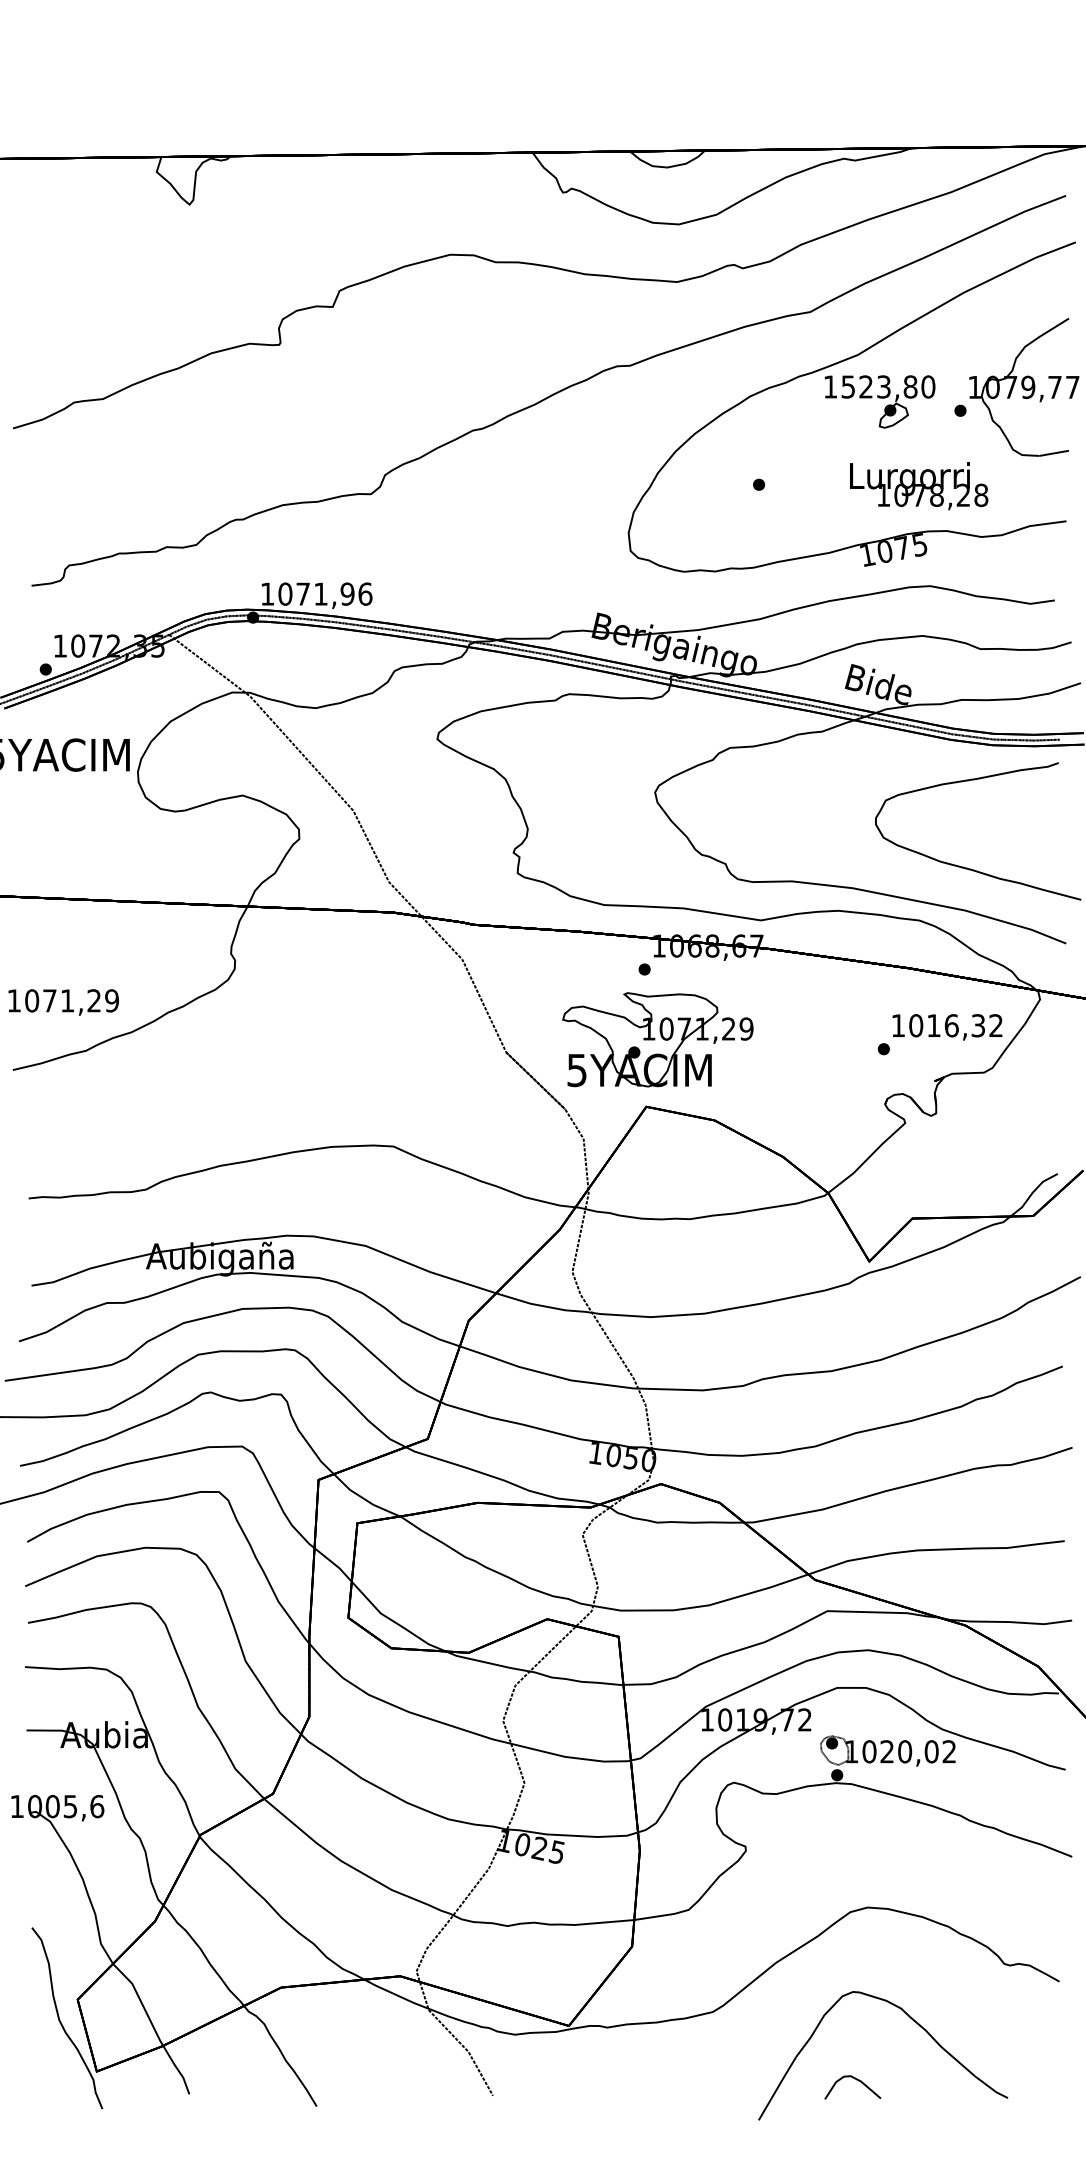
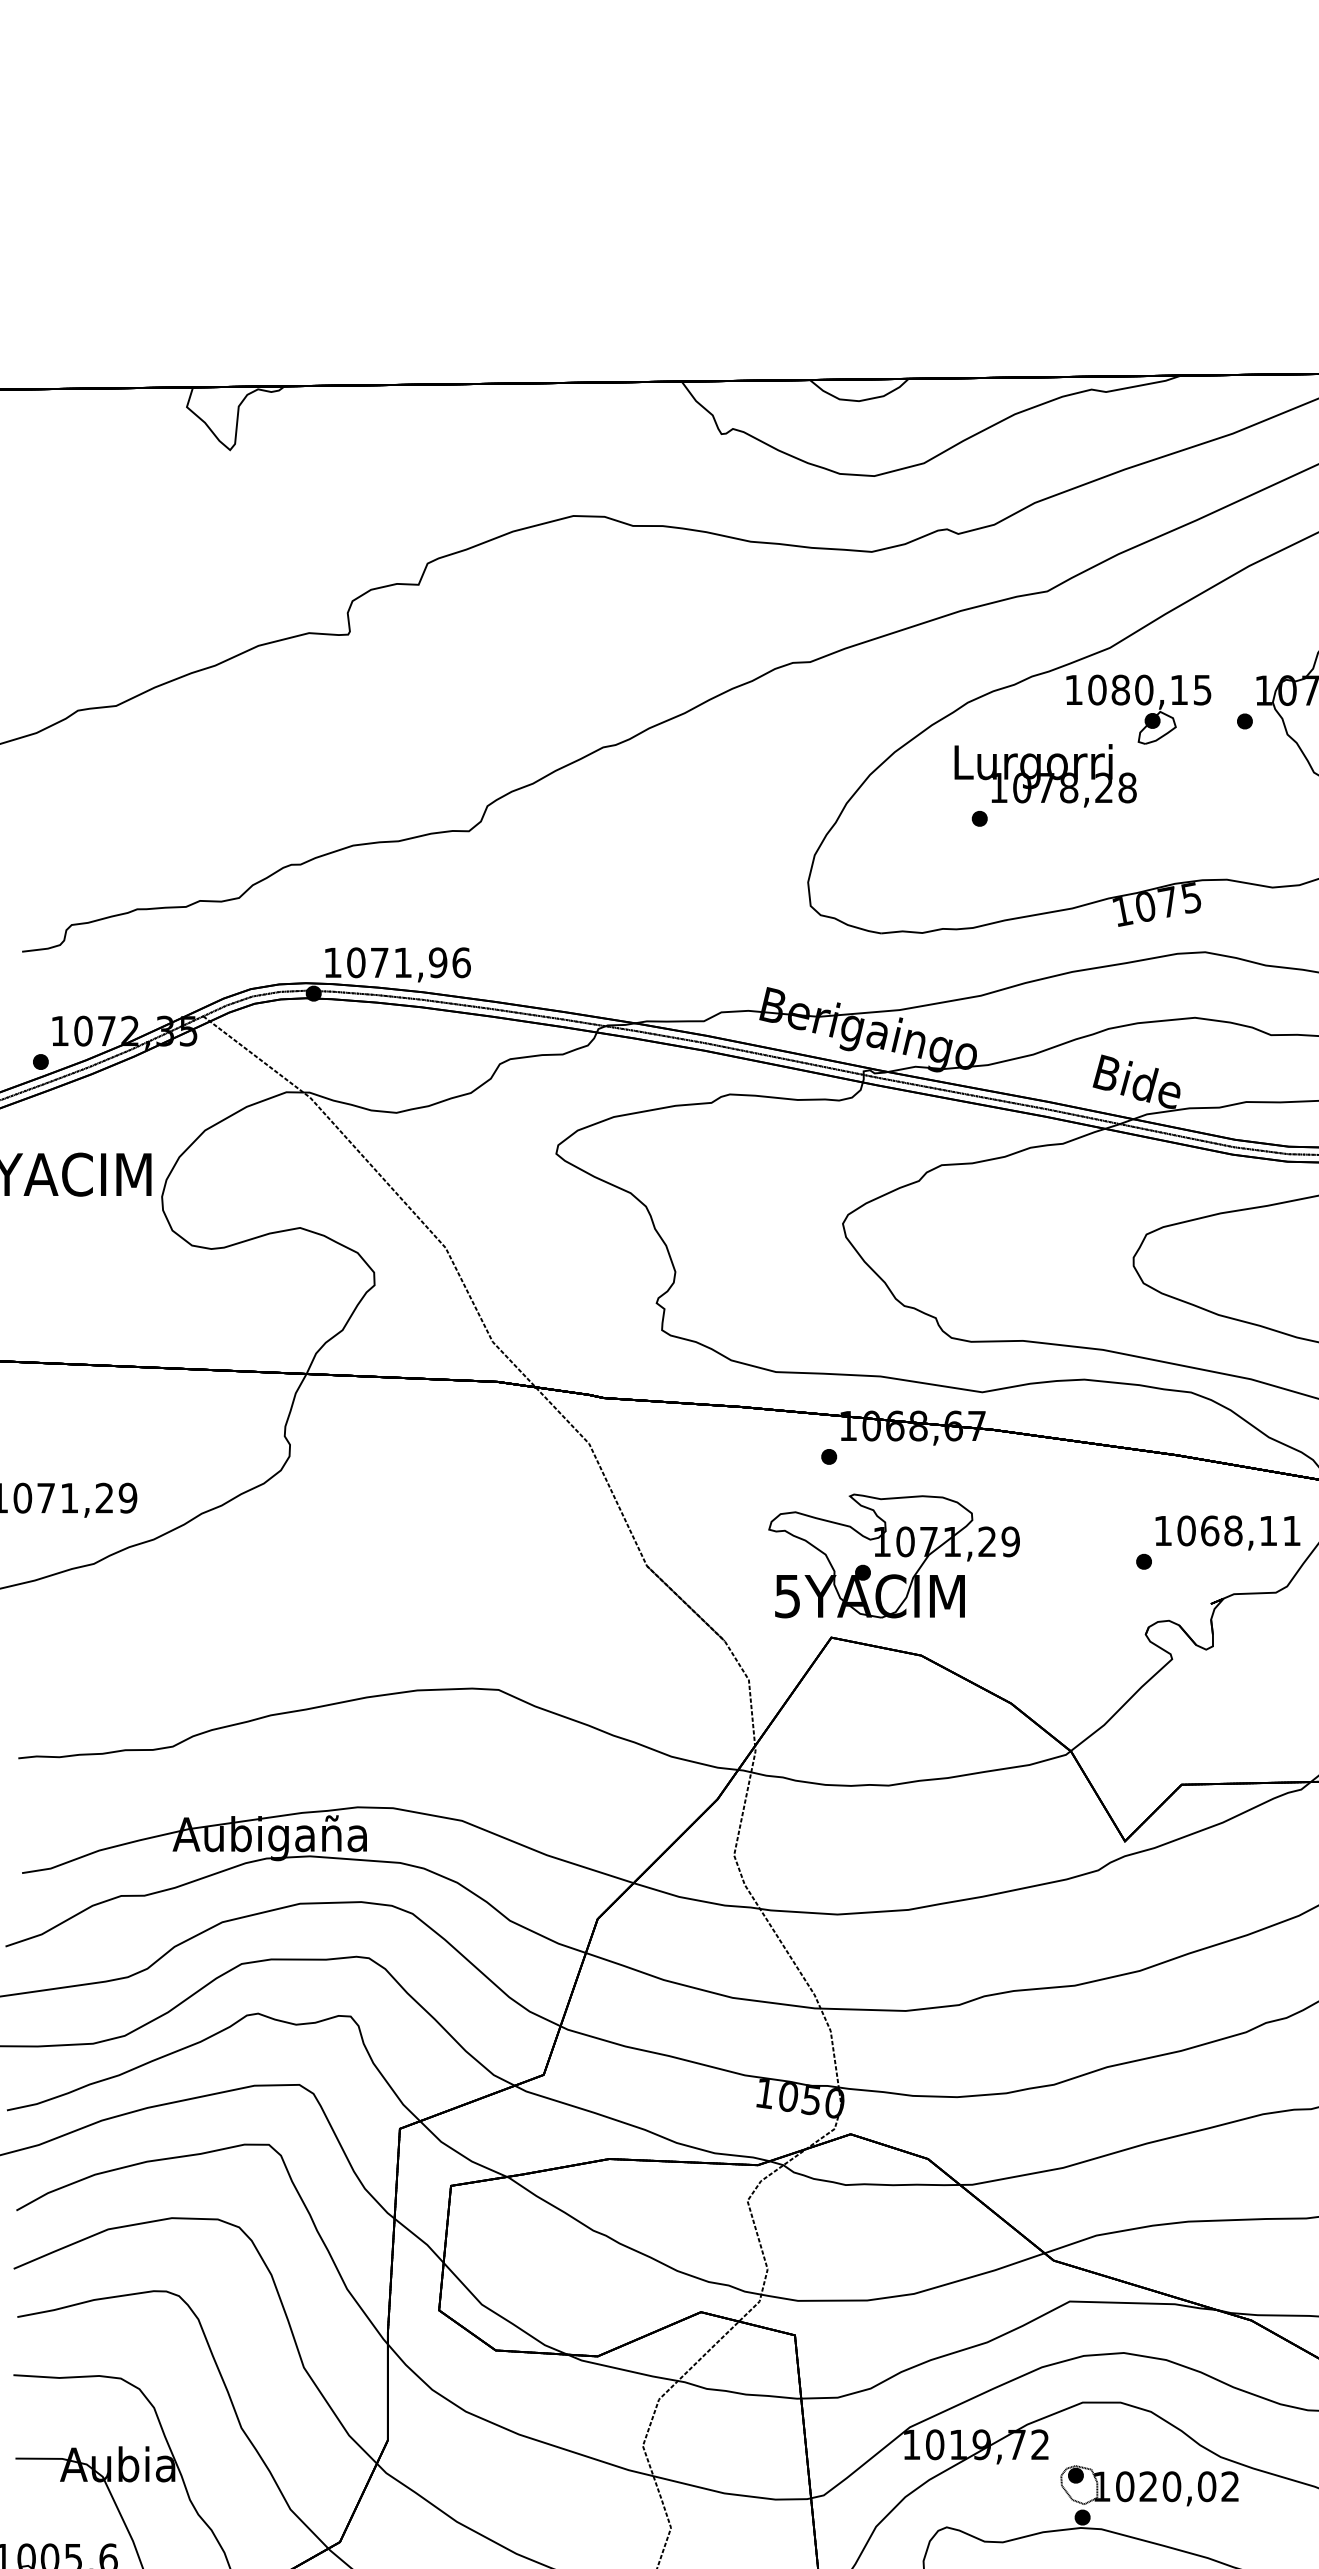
text: (888, 386) -> (1150, 689), 1523,80 -> 1080,15
text: (919, 486) -> (1046, 776), moved
text: (964, 1025) -> (1250, 1530), 1016,32 -> 1068,11
part: (657, 1039) -> (893, 1555), moved

